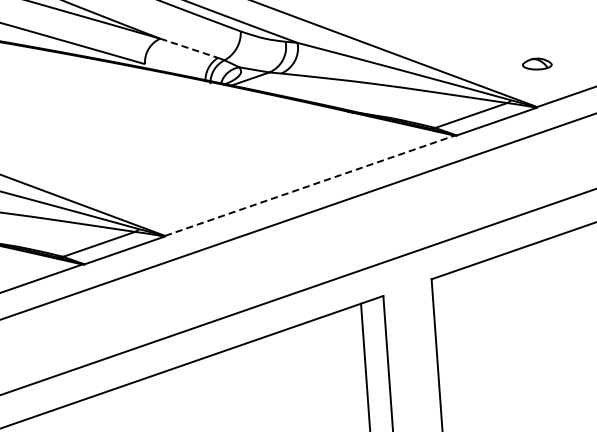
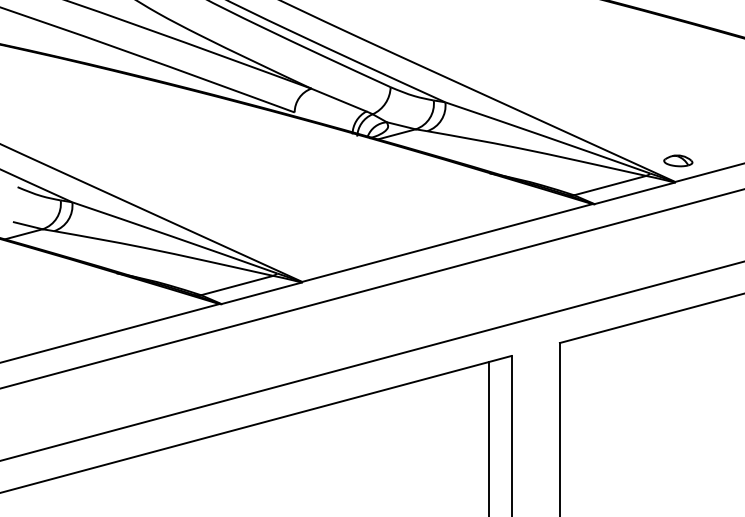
line: (188, 48) -> (338, 100), dashed -> solid
part: (537, 63) -> (678, 160), moved
line: (309, 185) -> (447, 242), dashed -> solid

